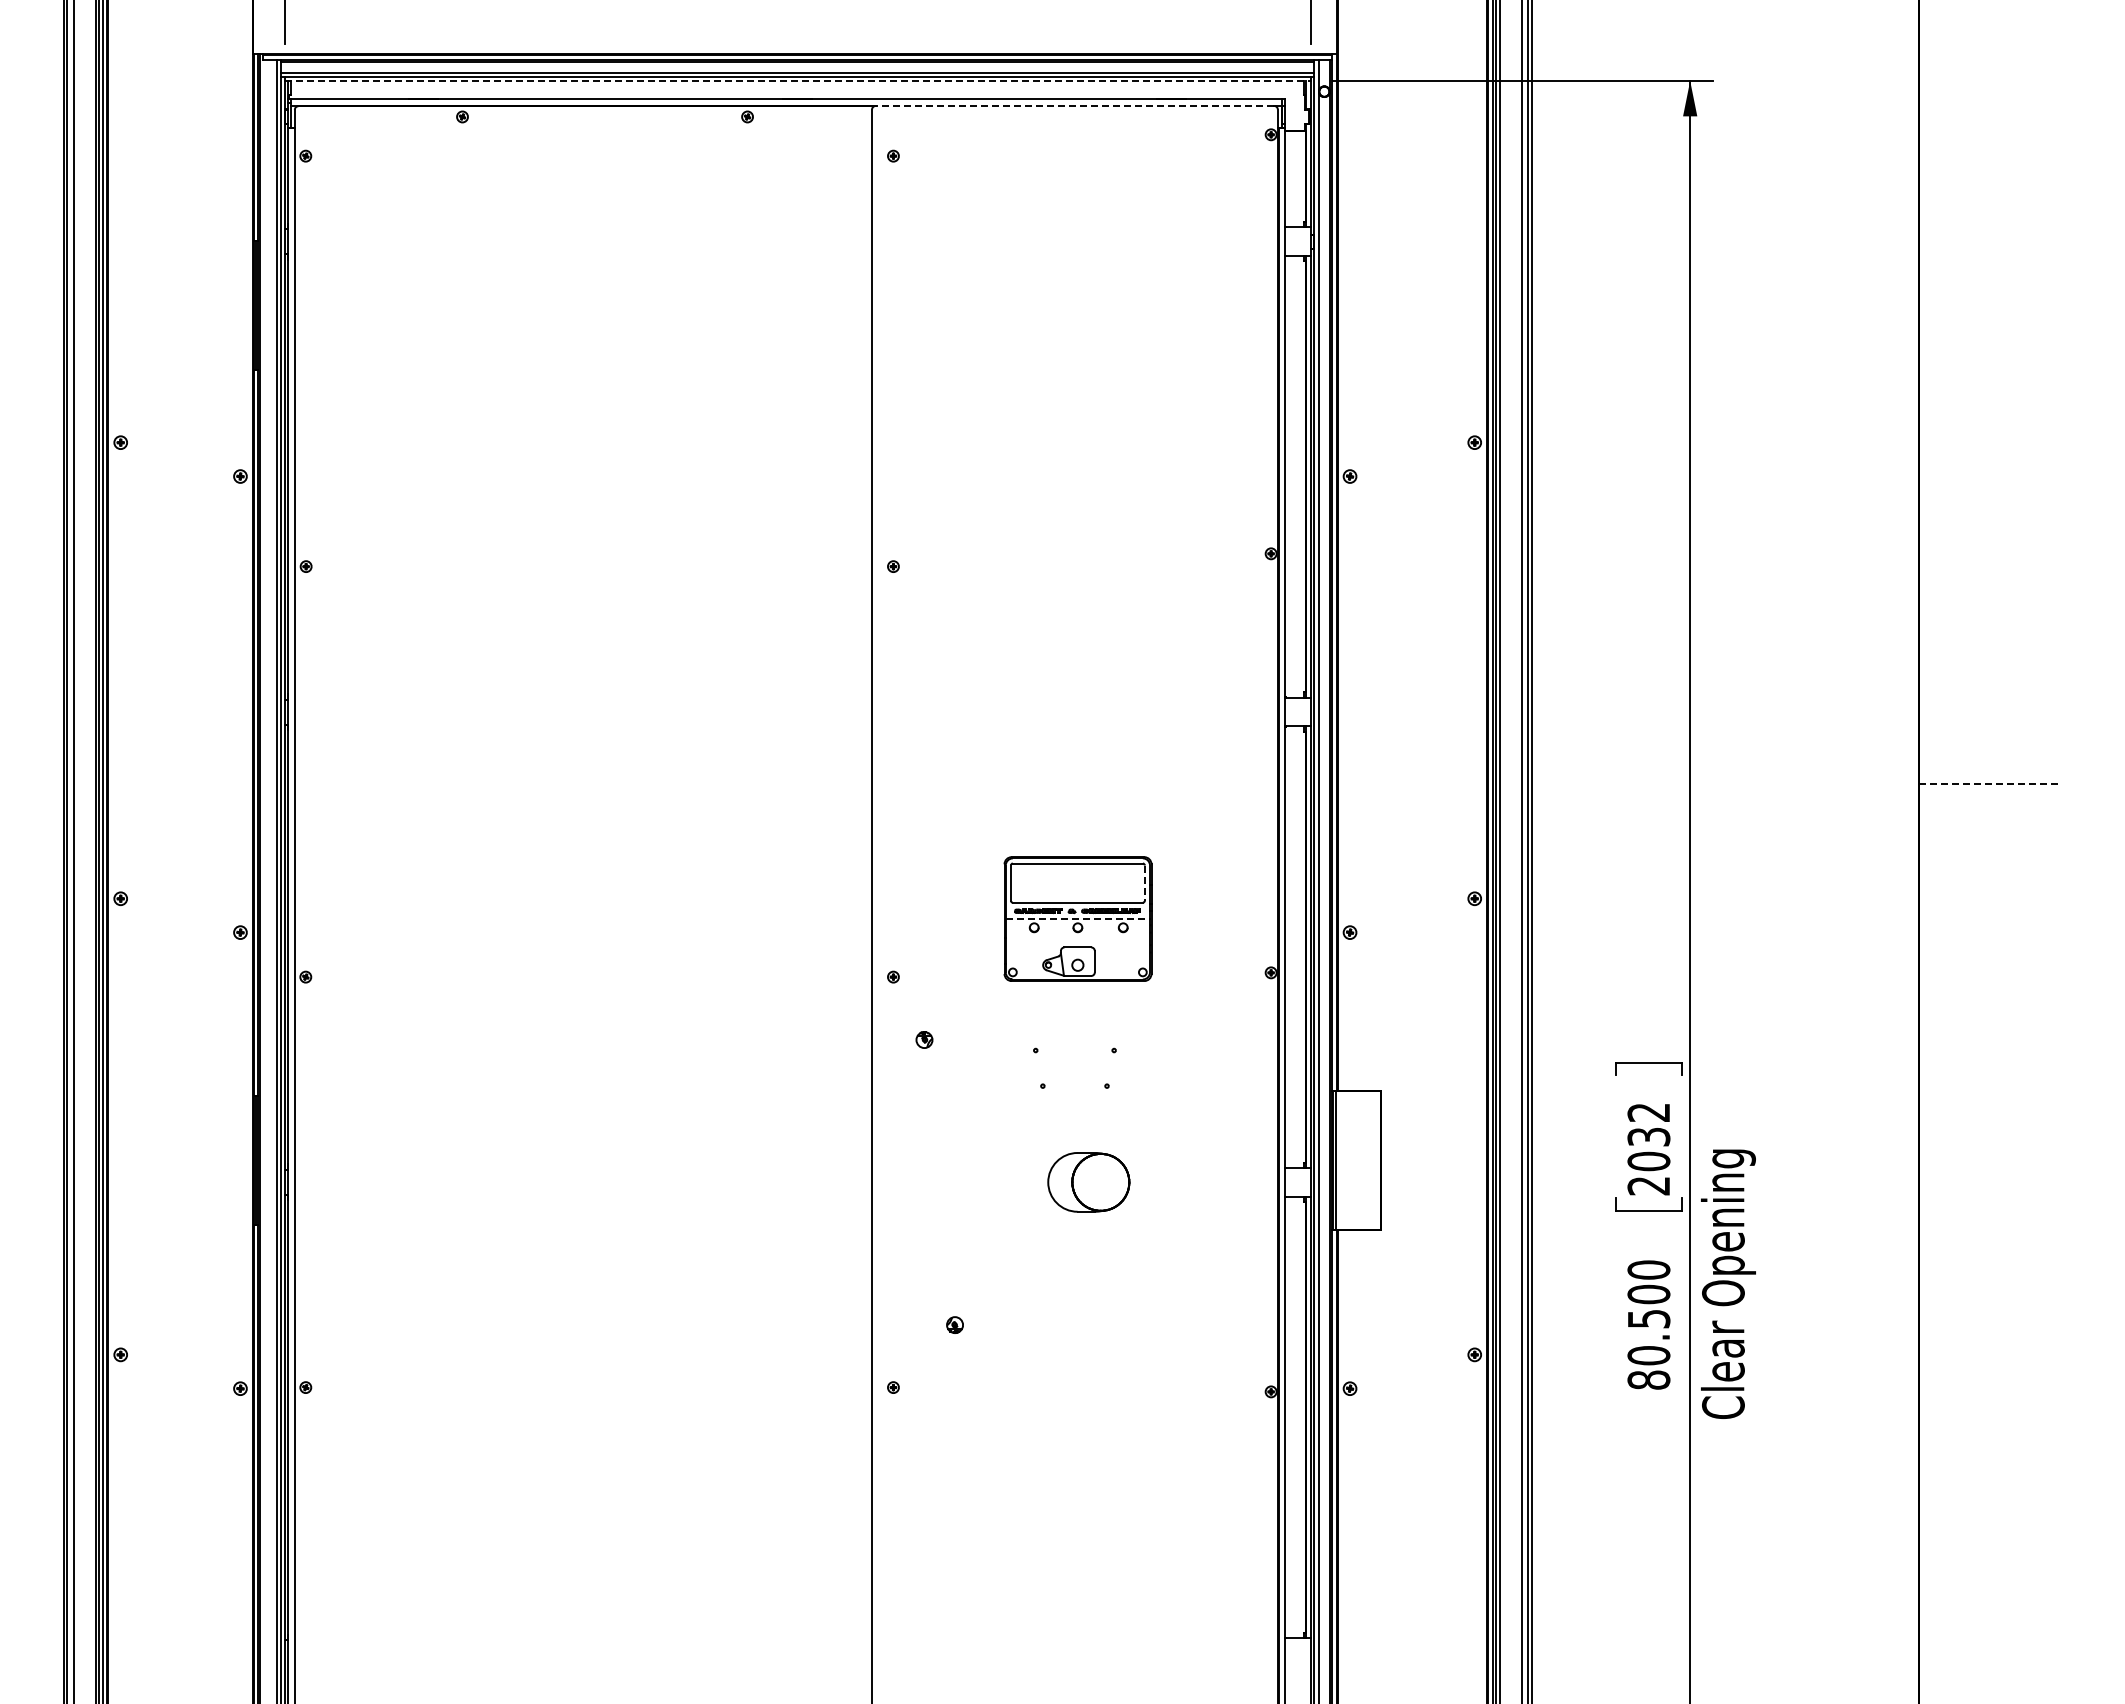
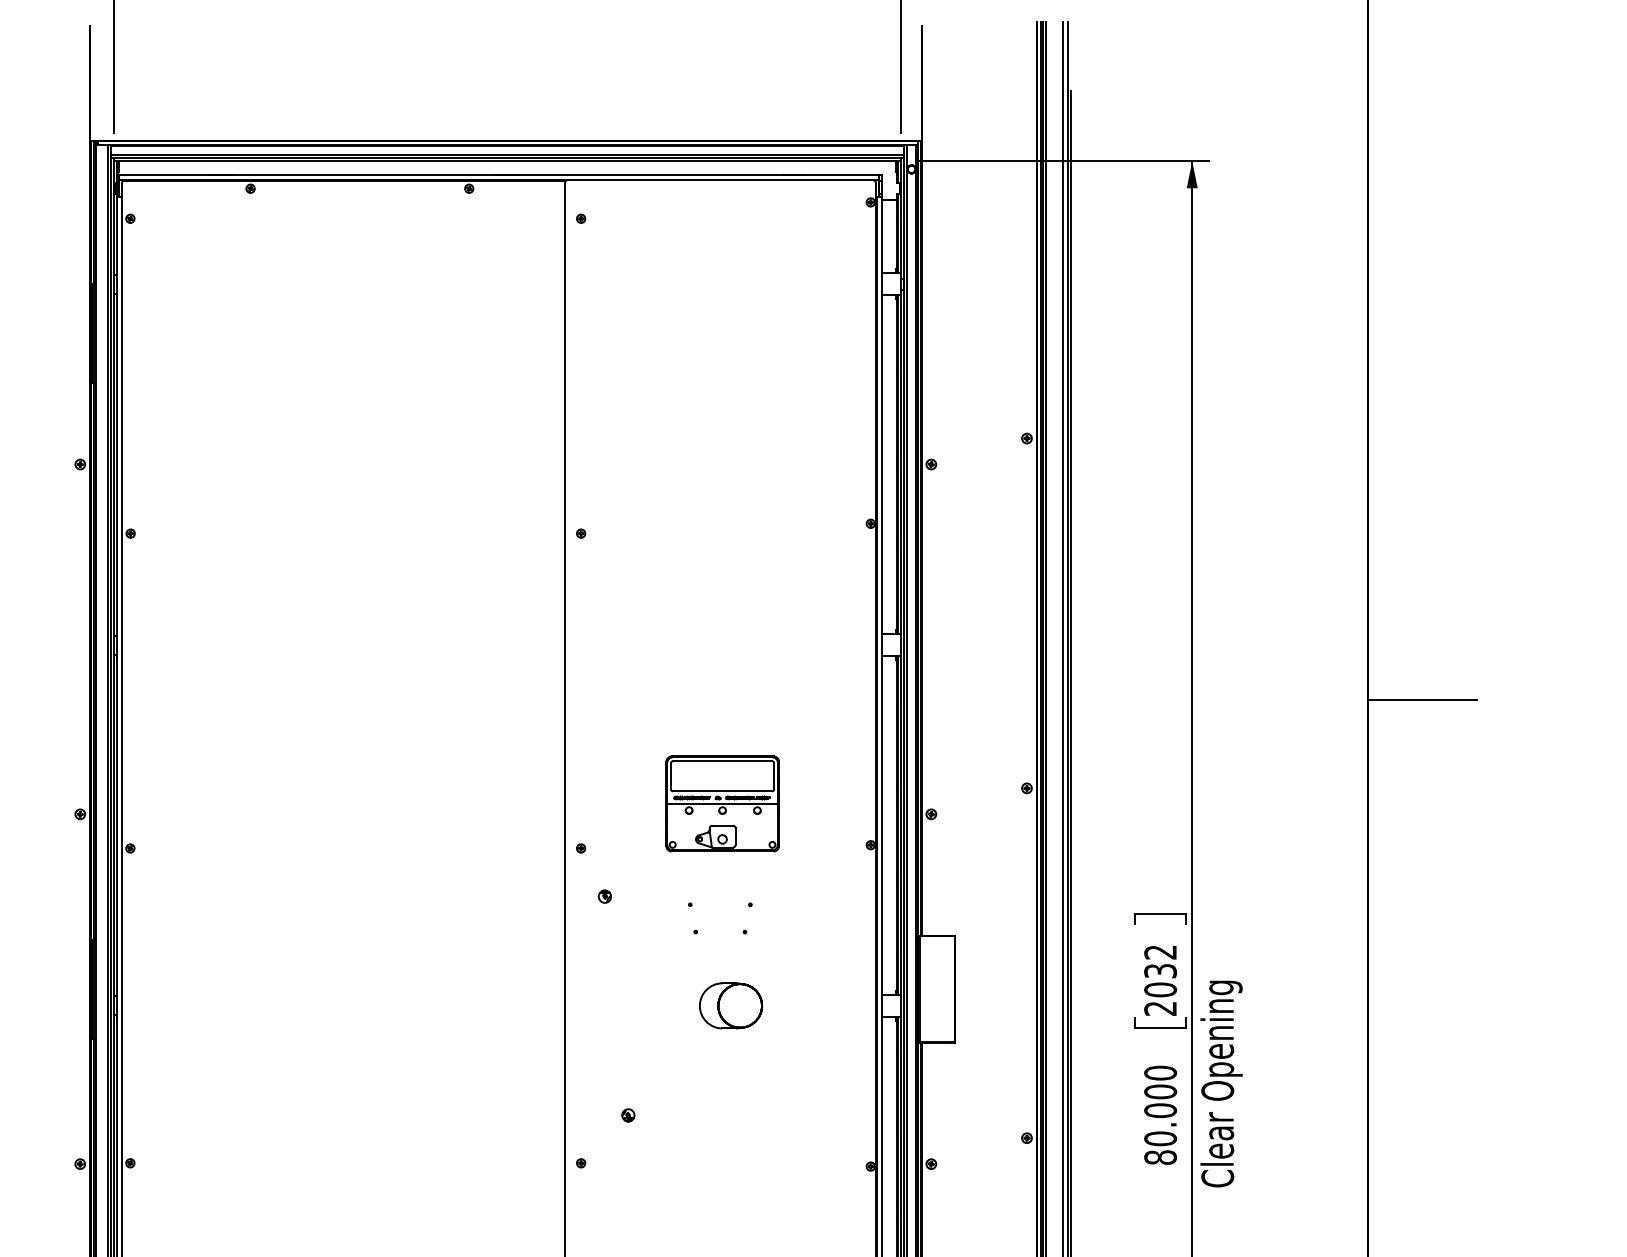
line: (798, 81) -> (508, 161), dashed -> solid
line: (1074, 106) -> (720, 180), dashed -> solid
line: (1990, 783) -> (1422, 699), dashed -> solid
line: (1144, 883) -> (773, 776), dashed -> solid
line: (1078, 918) -> (723, 803), dashed -> solid
text: (1648, 1318) -> (1160, 1110), 80.500 -> 80.000

